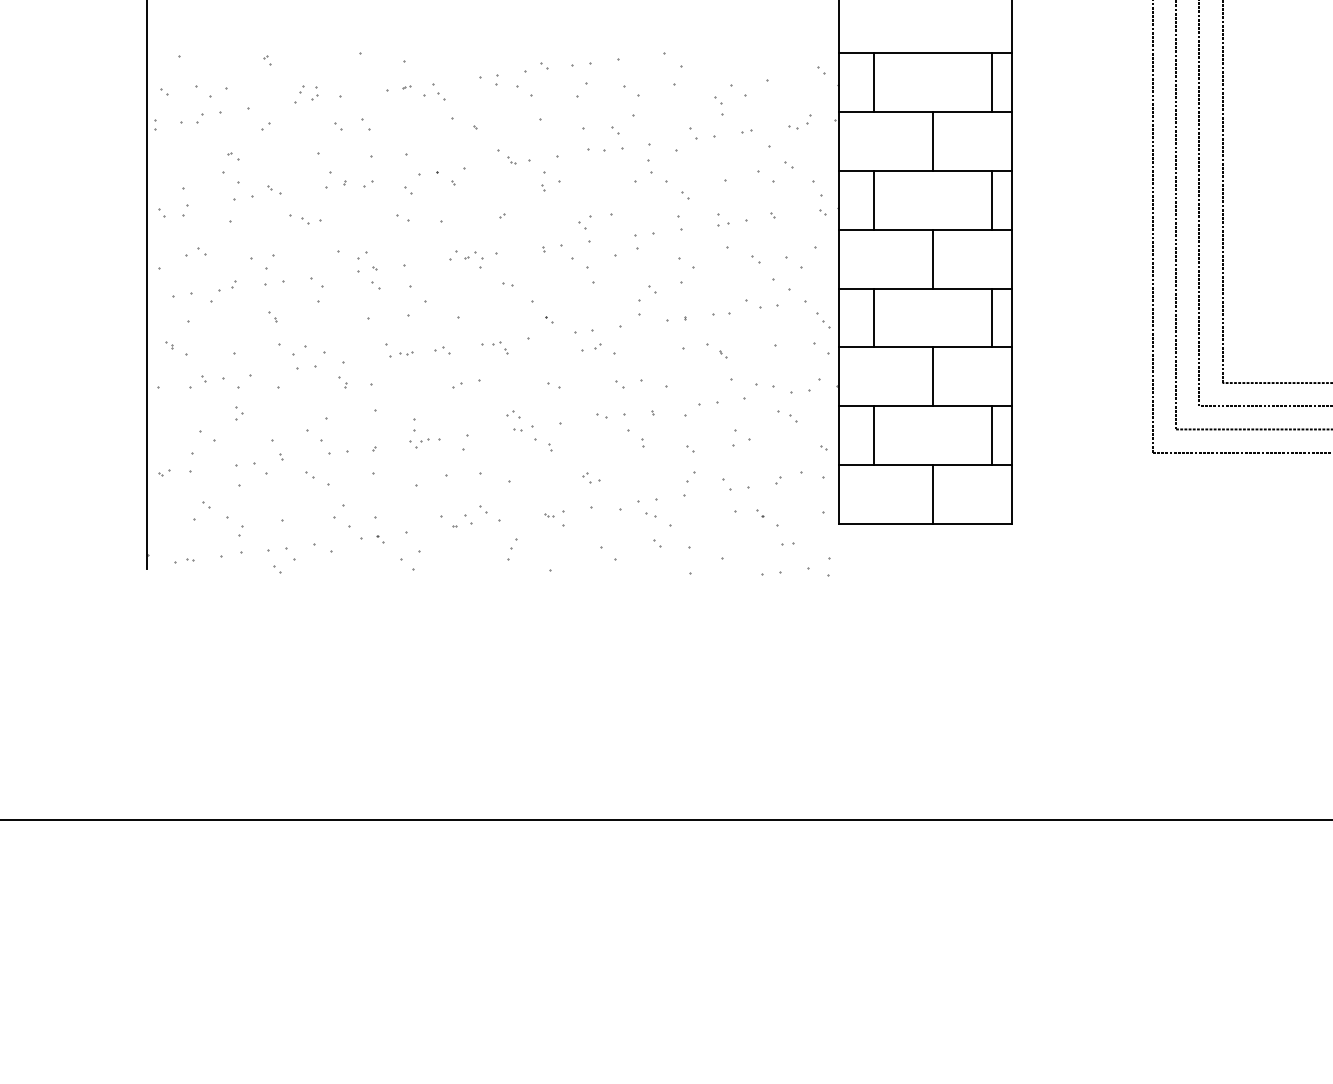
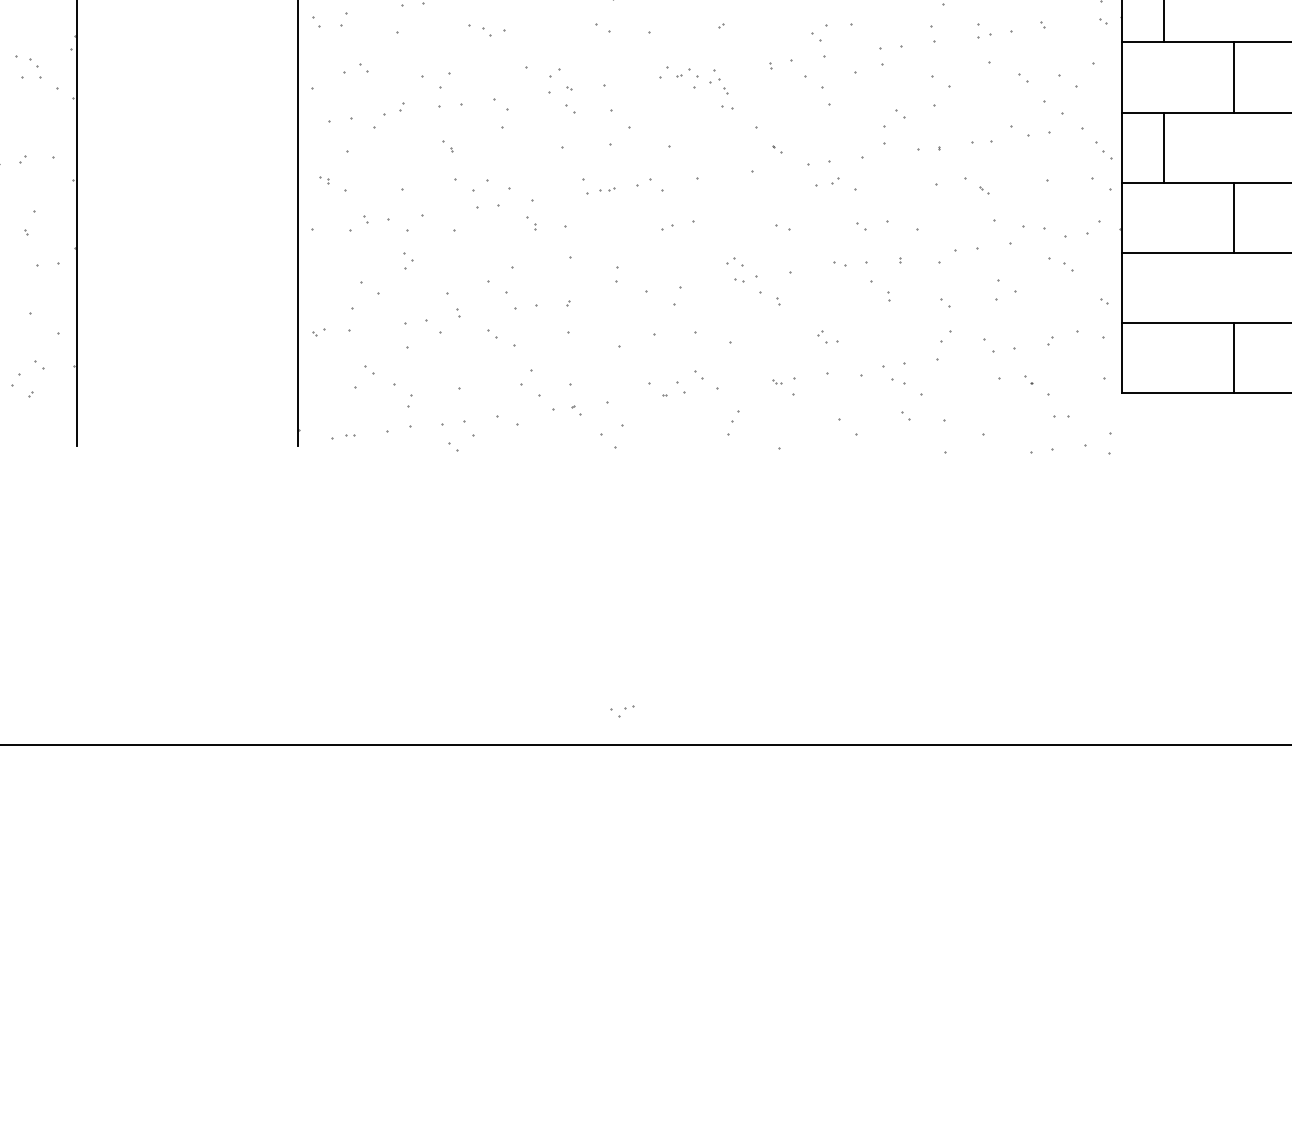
part: (500, 347) -> (719, 86), moved
part: (442, 350) -> (650, 186), size x1.6
line: (873, 435) -> (1163, 287), removed
part: (419, 443) -> (622, 711), moved

